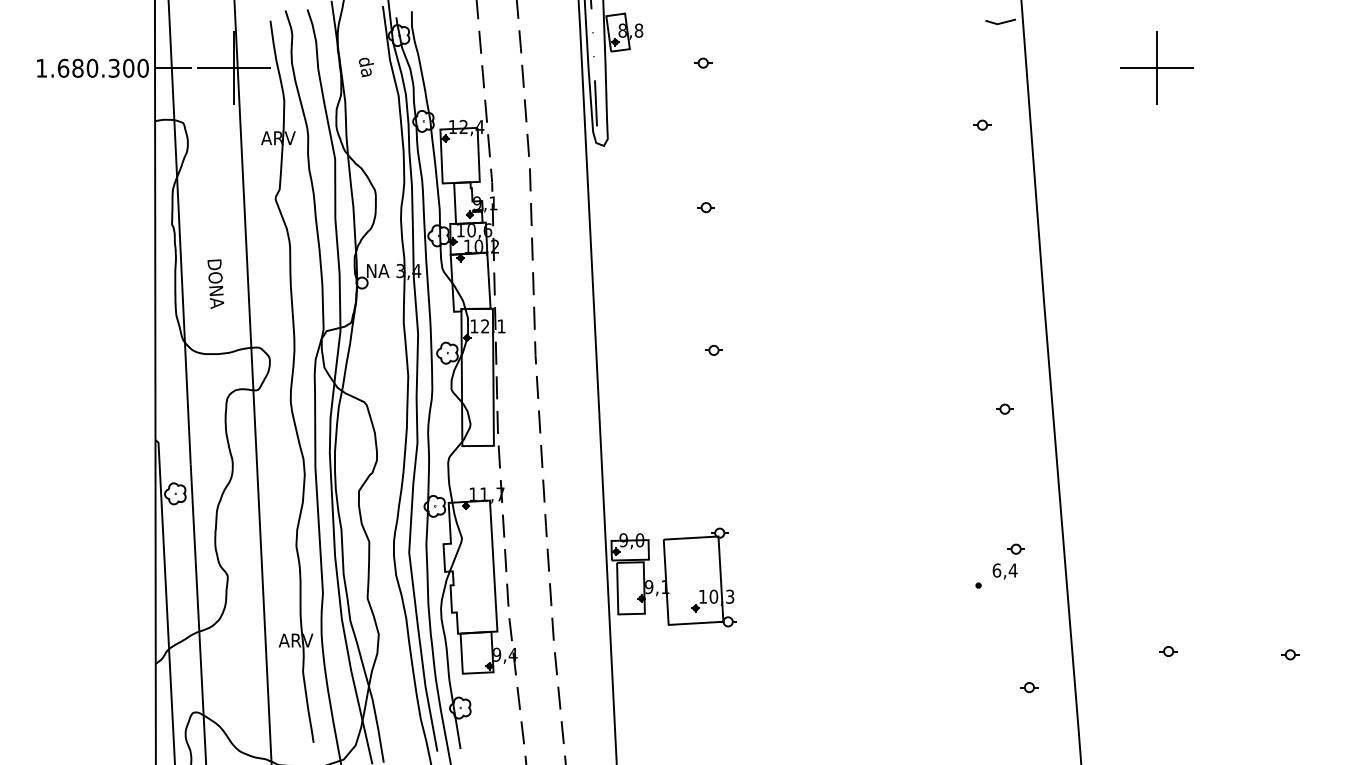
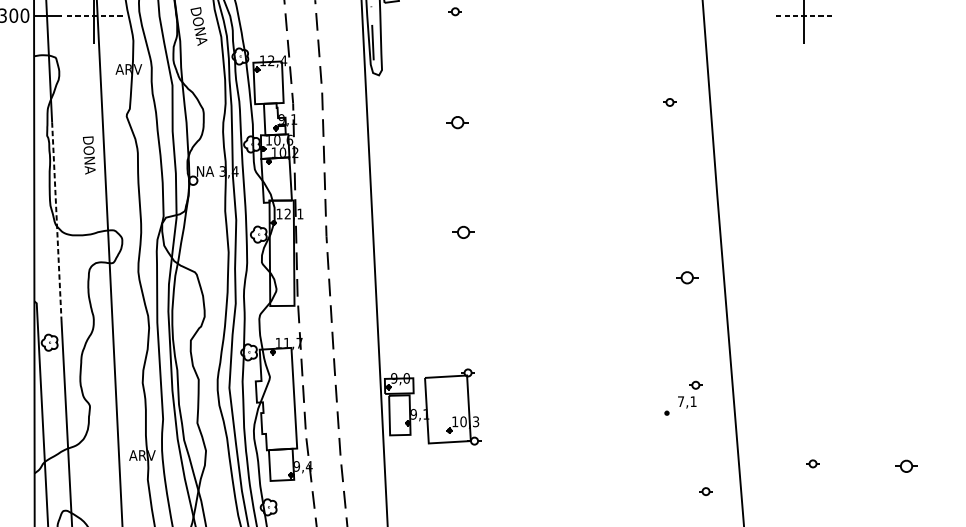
line: (233, 68) -> (94, 15), solid -> dashed
line: (1156, 68) -> (803, 15), solid -> dashed
text: (369, 82) -> (198, 26), da -> DONA
part: (982, 124) -> (669, 101), moved
part: (705, 207) -> (457, 122), size x1.6
text: (215, 283) -> (88, 154), moved
line: (184, 335) -> (56, 221), solid -> dashed
part: (713, 350) -> (463, 232), size x1.6
part: (1004, 408) -> (686, 277), size x1.6
text: (1004, 570) -> (686, 401), 6,4 -> 7,1
part: (1290, 654) -> (906, 466), size x1.6

